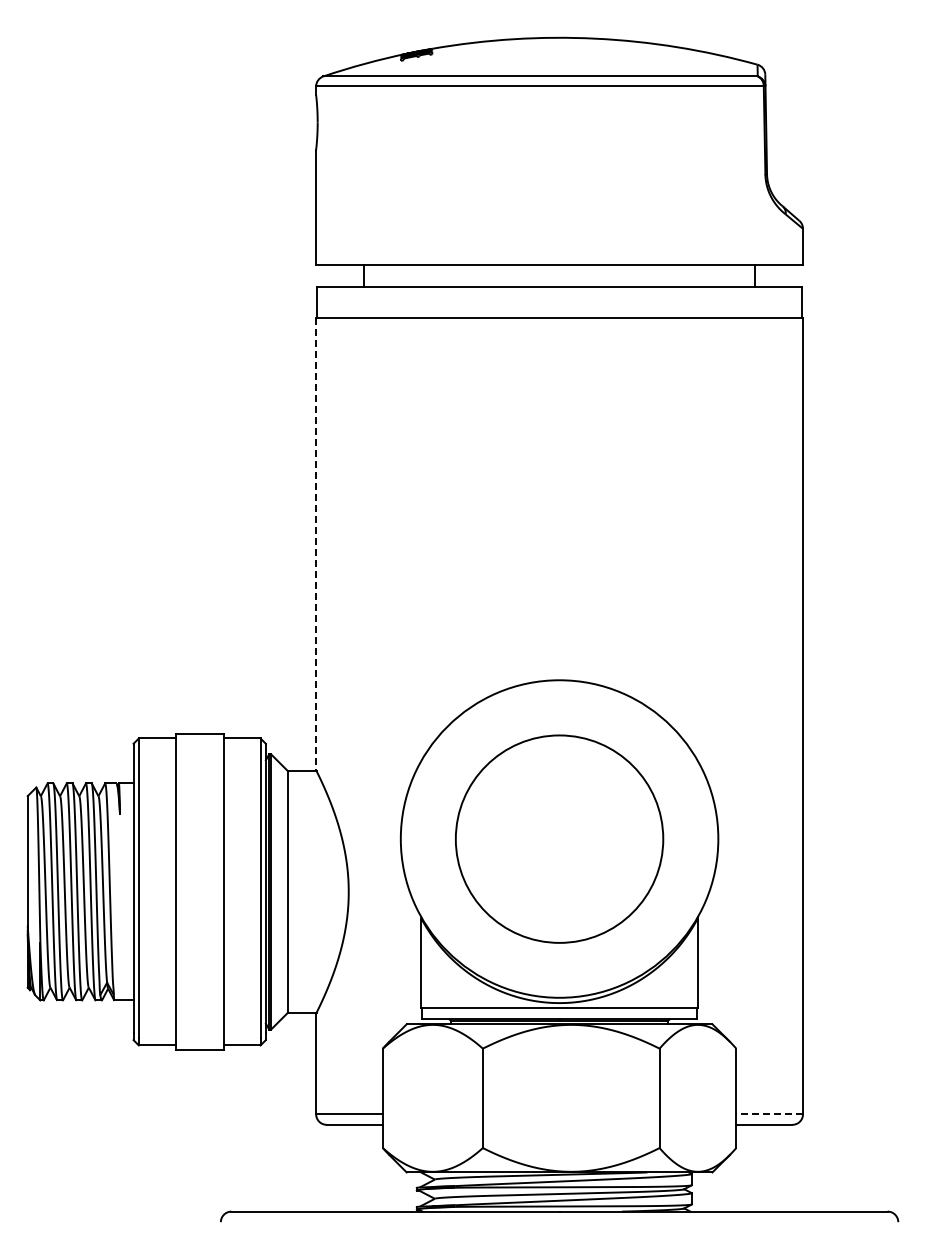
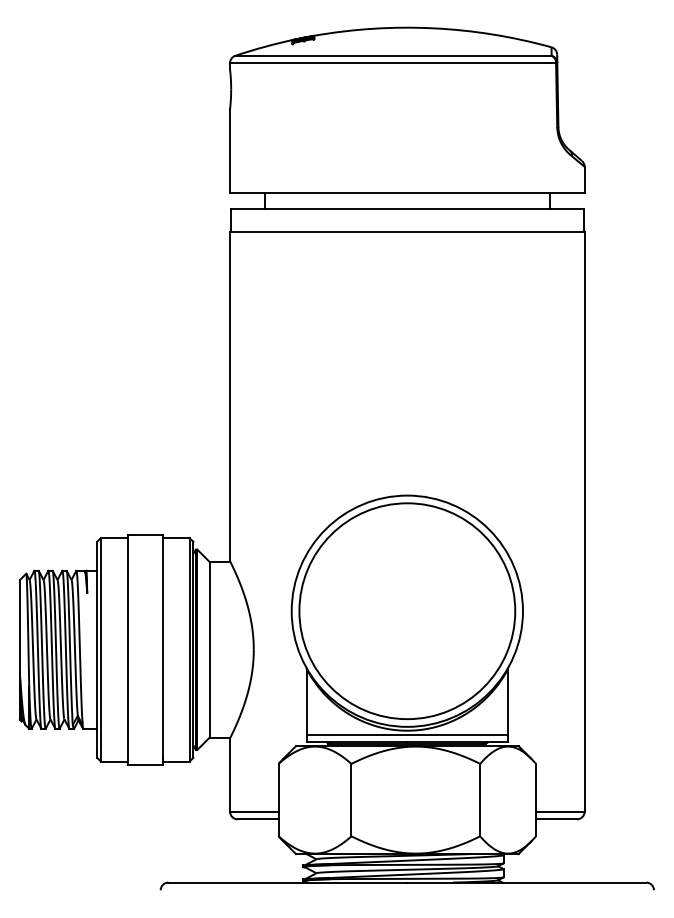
line: (316, 544) -> (230, 396), dashed -> solid
circle: (559, 839) -> (407, 611), size x1.43
line: (769, 1114) -> (560, 811), dashed -> solid

